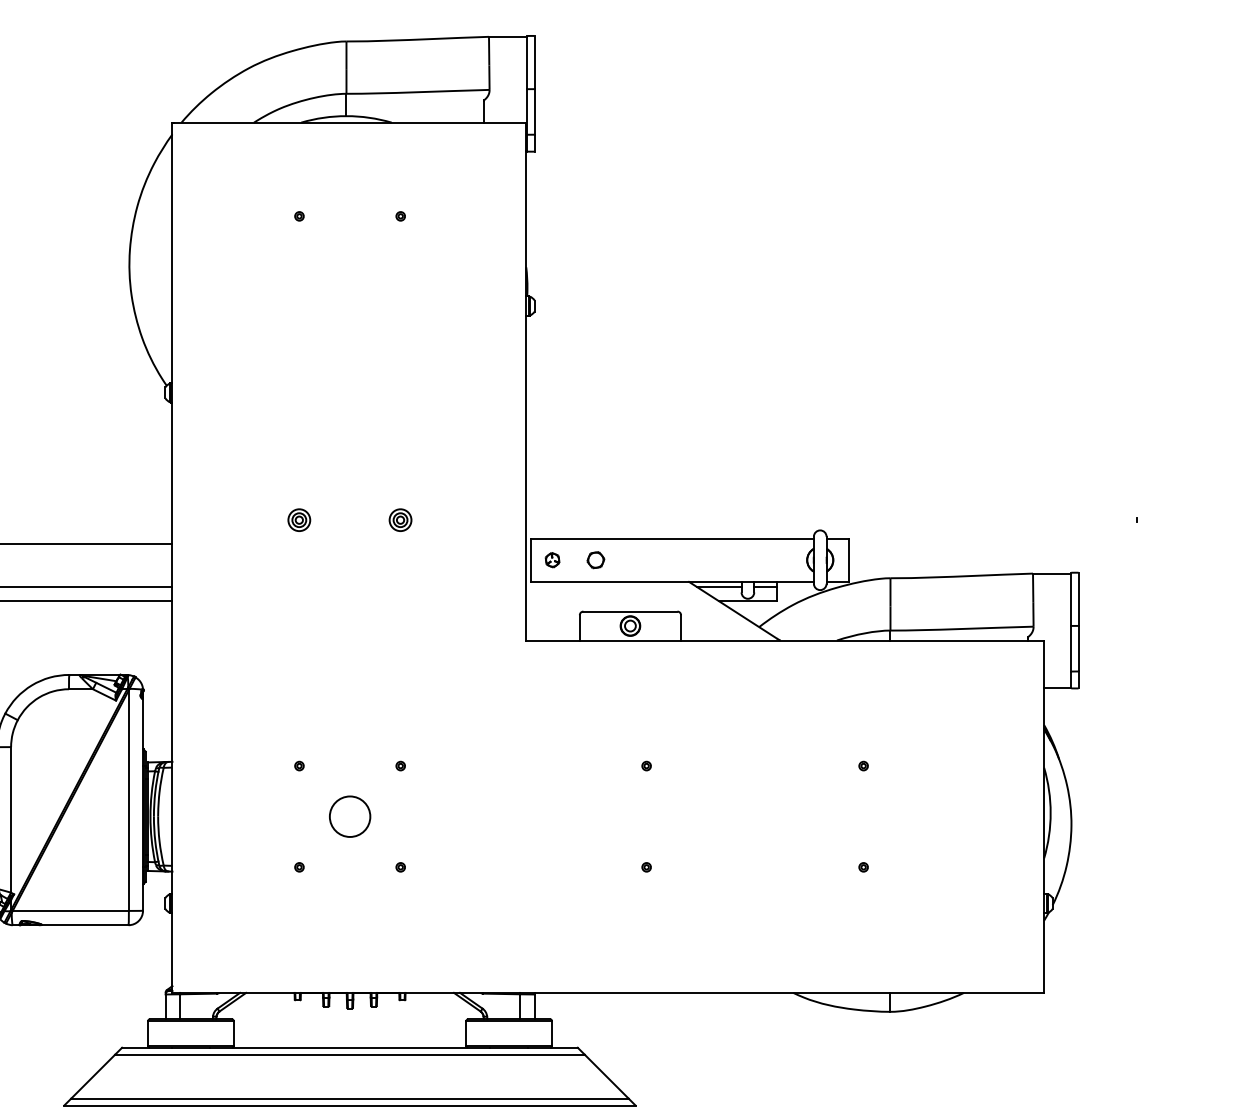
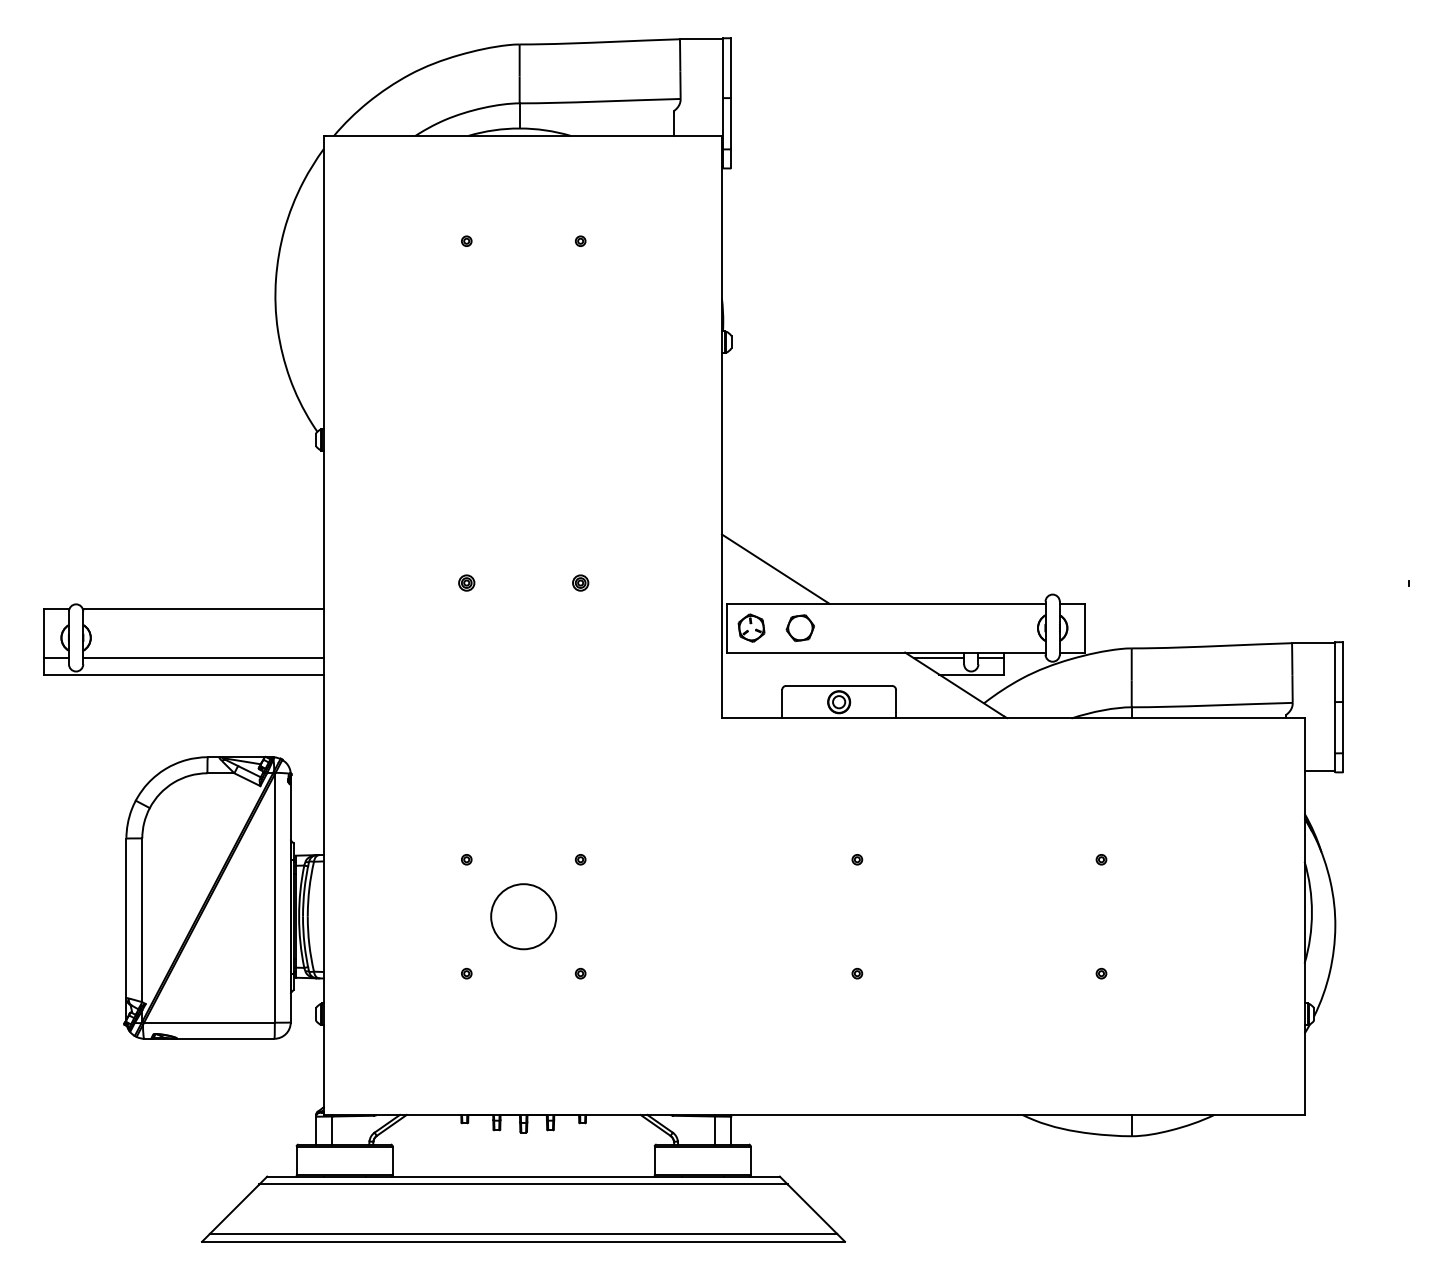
line: (573, 507) -> (775, 568), added
part: (299, 519) -> (466, 582), size x0.62
part: (400, 519) -> (580, 582), size x0.62
part: (552, 559) -> (751, 627), size x1.67
part: (595, 559) -> (799, 627), size x1.43
circle: (349, 816) -> (523, 916), size x1.43

